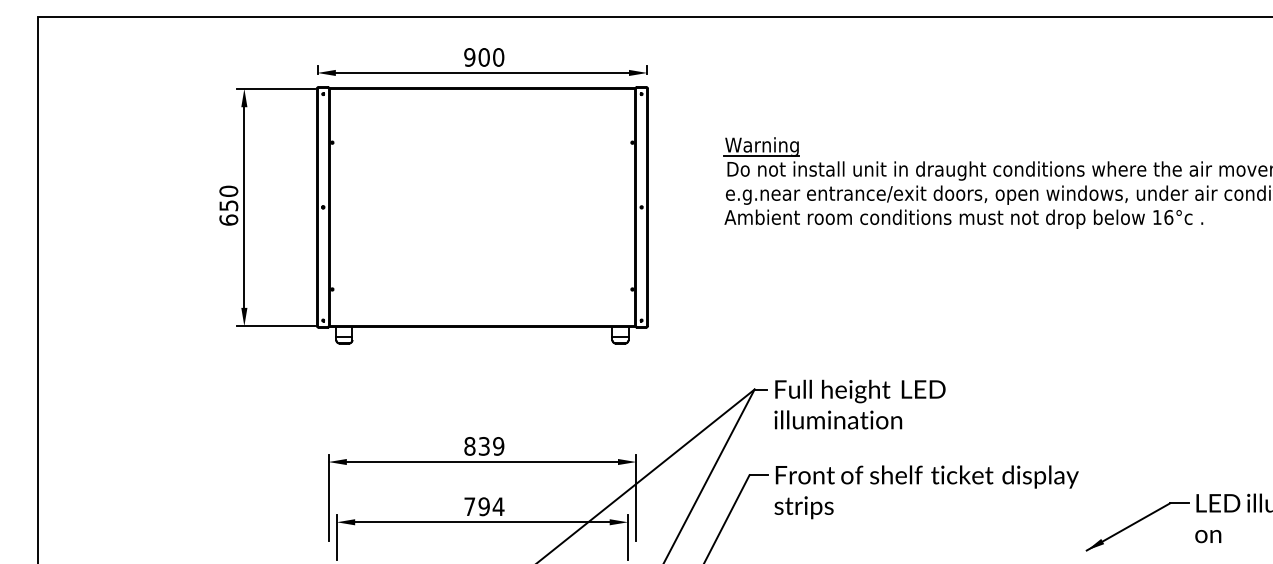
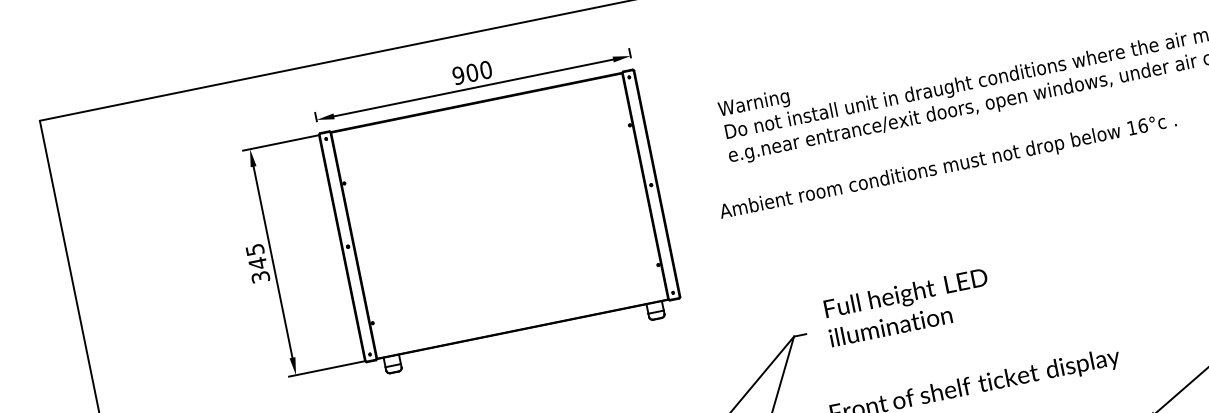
line: (761, 155) -> (755, 112), removed
text: (228, 205) -> (257, 263), 650 -> 345
text: (963, 218) -> (947, 166), moved
text: (859, 404) -> (907, 307), moved

